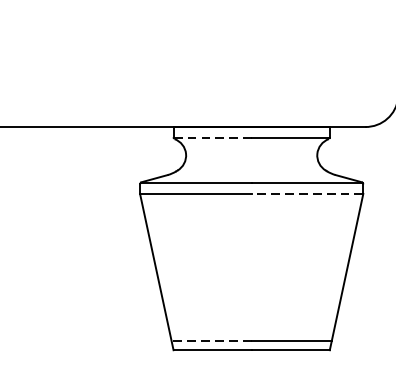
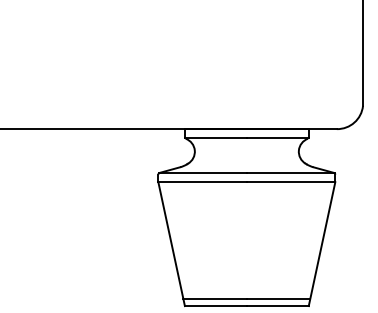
line: (212, 137) -> (215, 137), dashed -> solid
line: (306, 194) -> (290, 182), dashed -> solid
line: (212, 341) -> (215, 299), dashed -> solid

